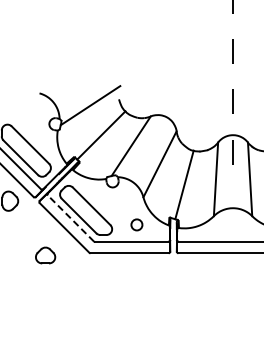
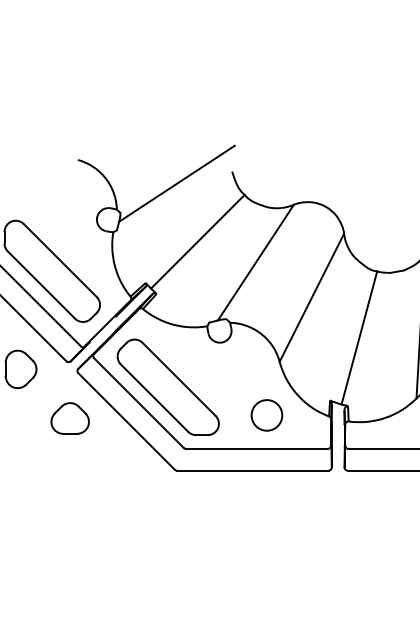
line: (71, 218) -> (139, 402), dashed -> solid
circle: (136, 224) -> (266, 414), size x1.43
part: (45, 255) -> (69, 418), moved

